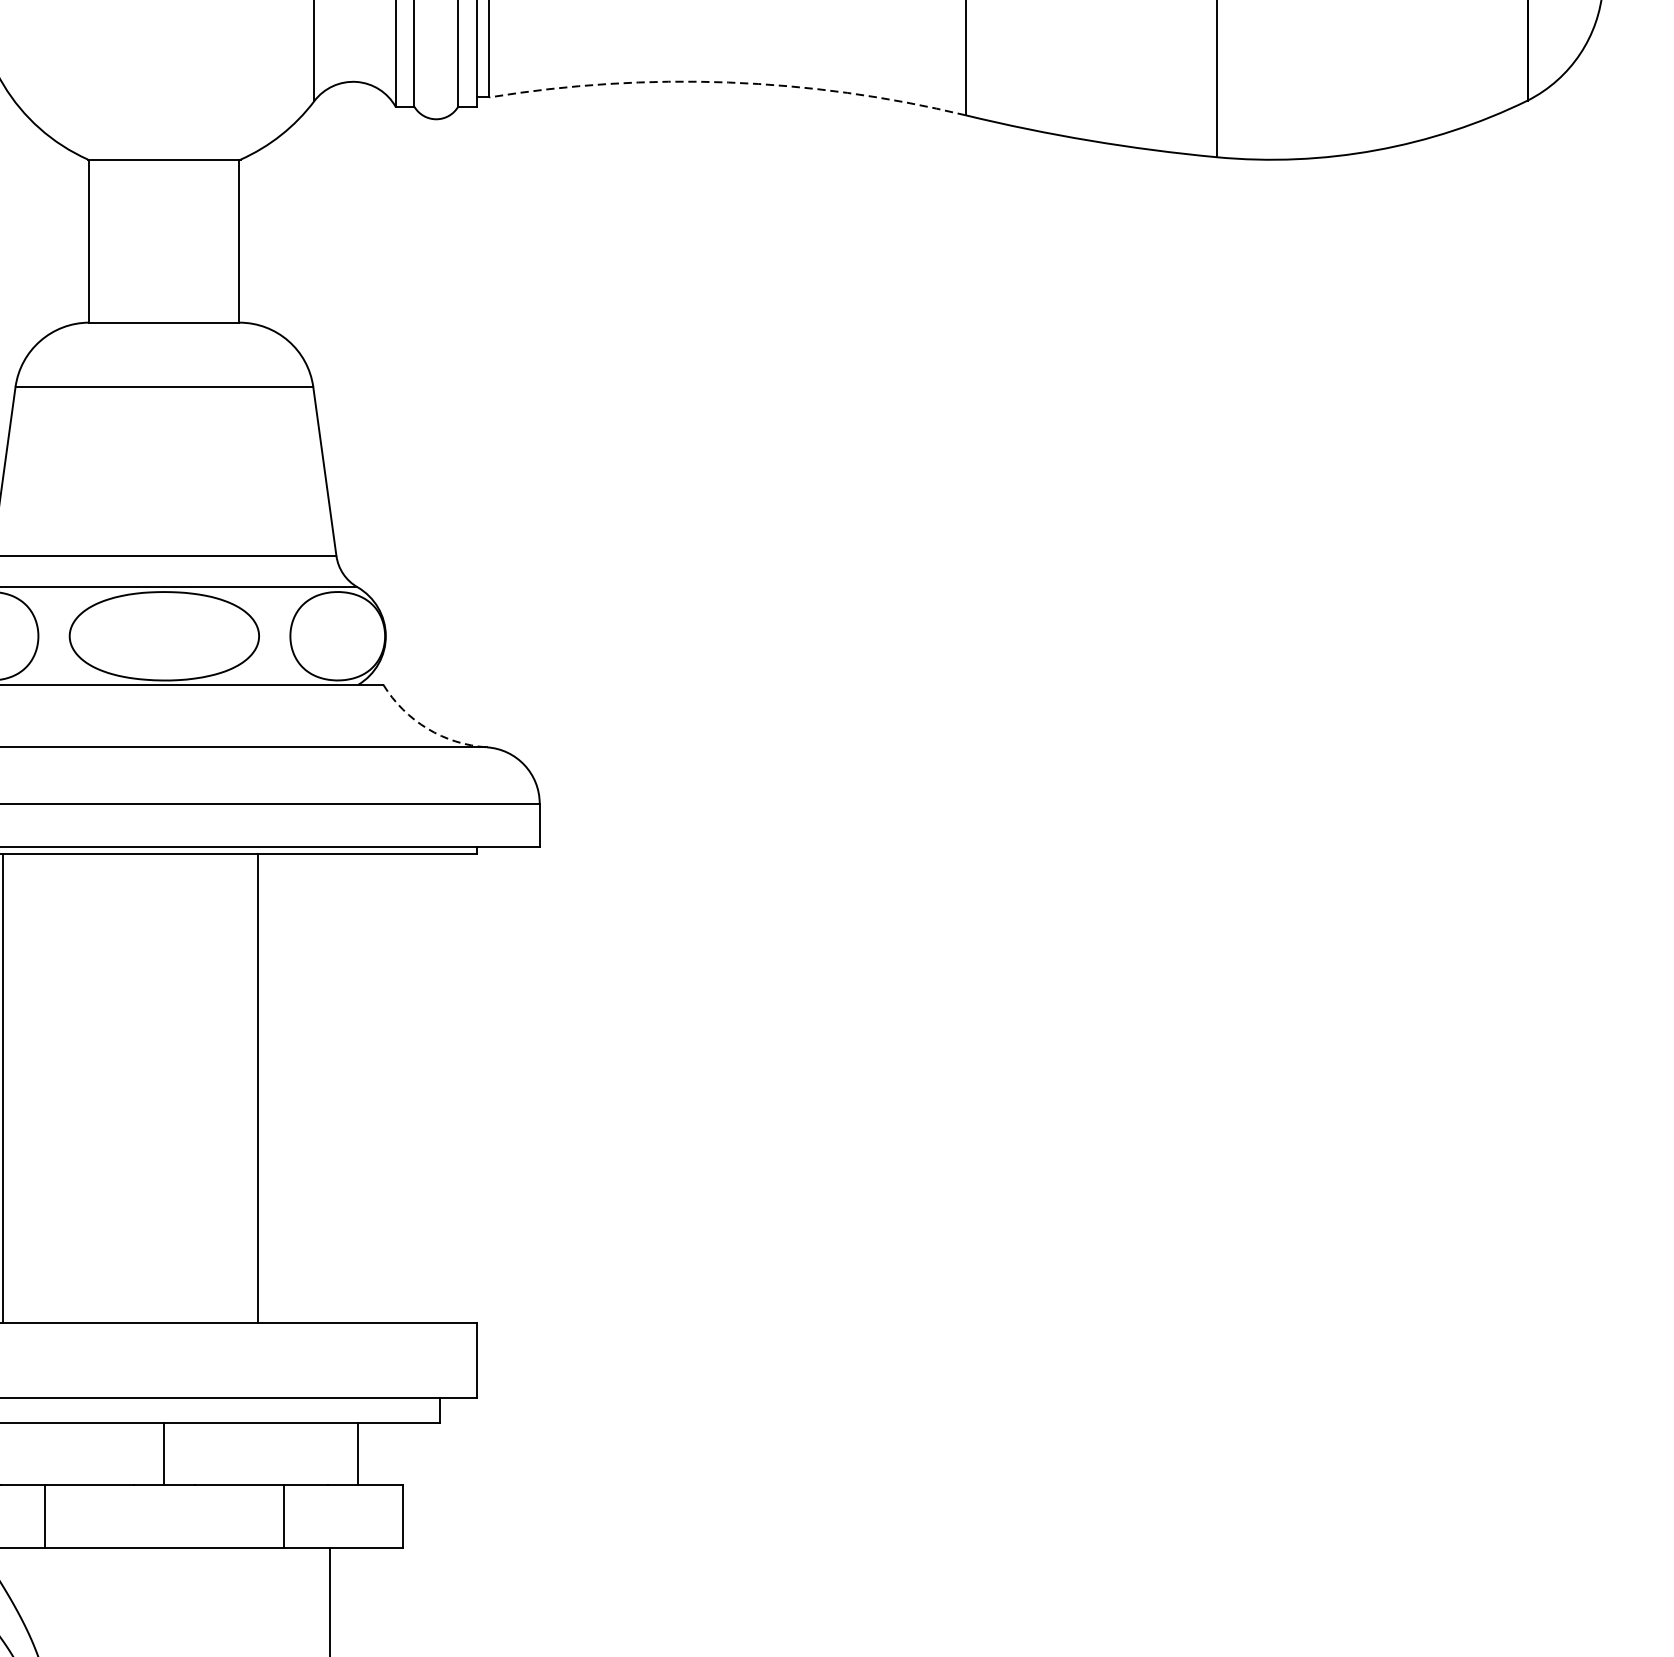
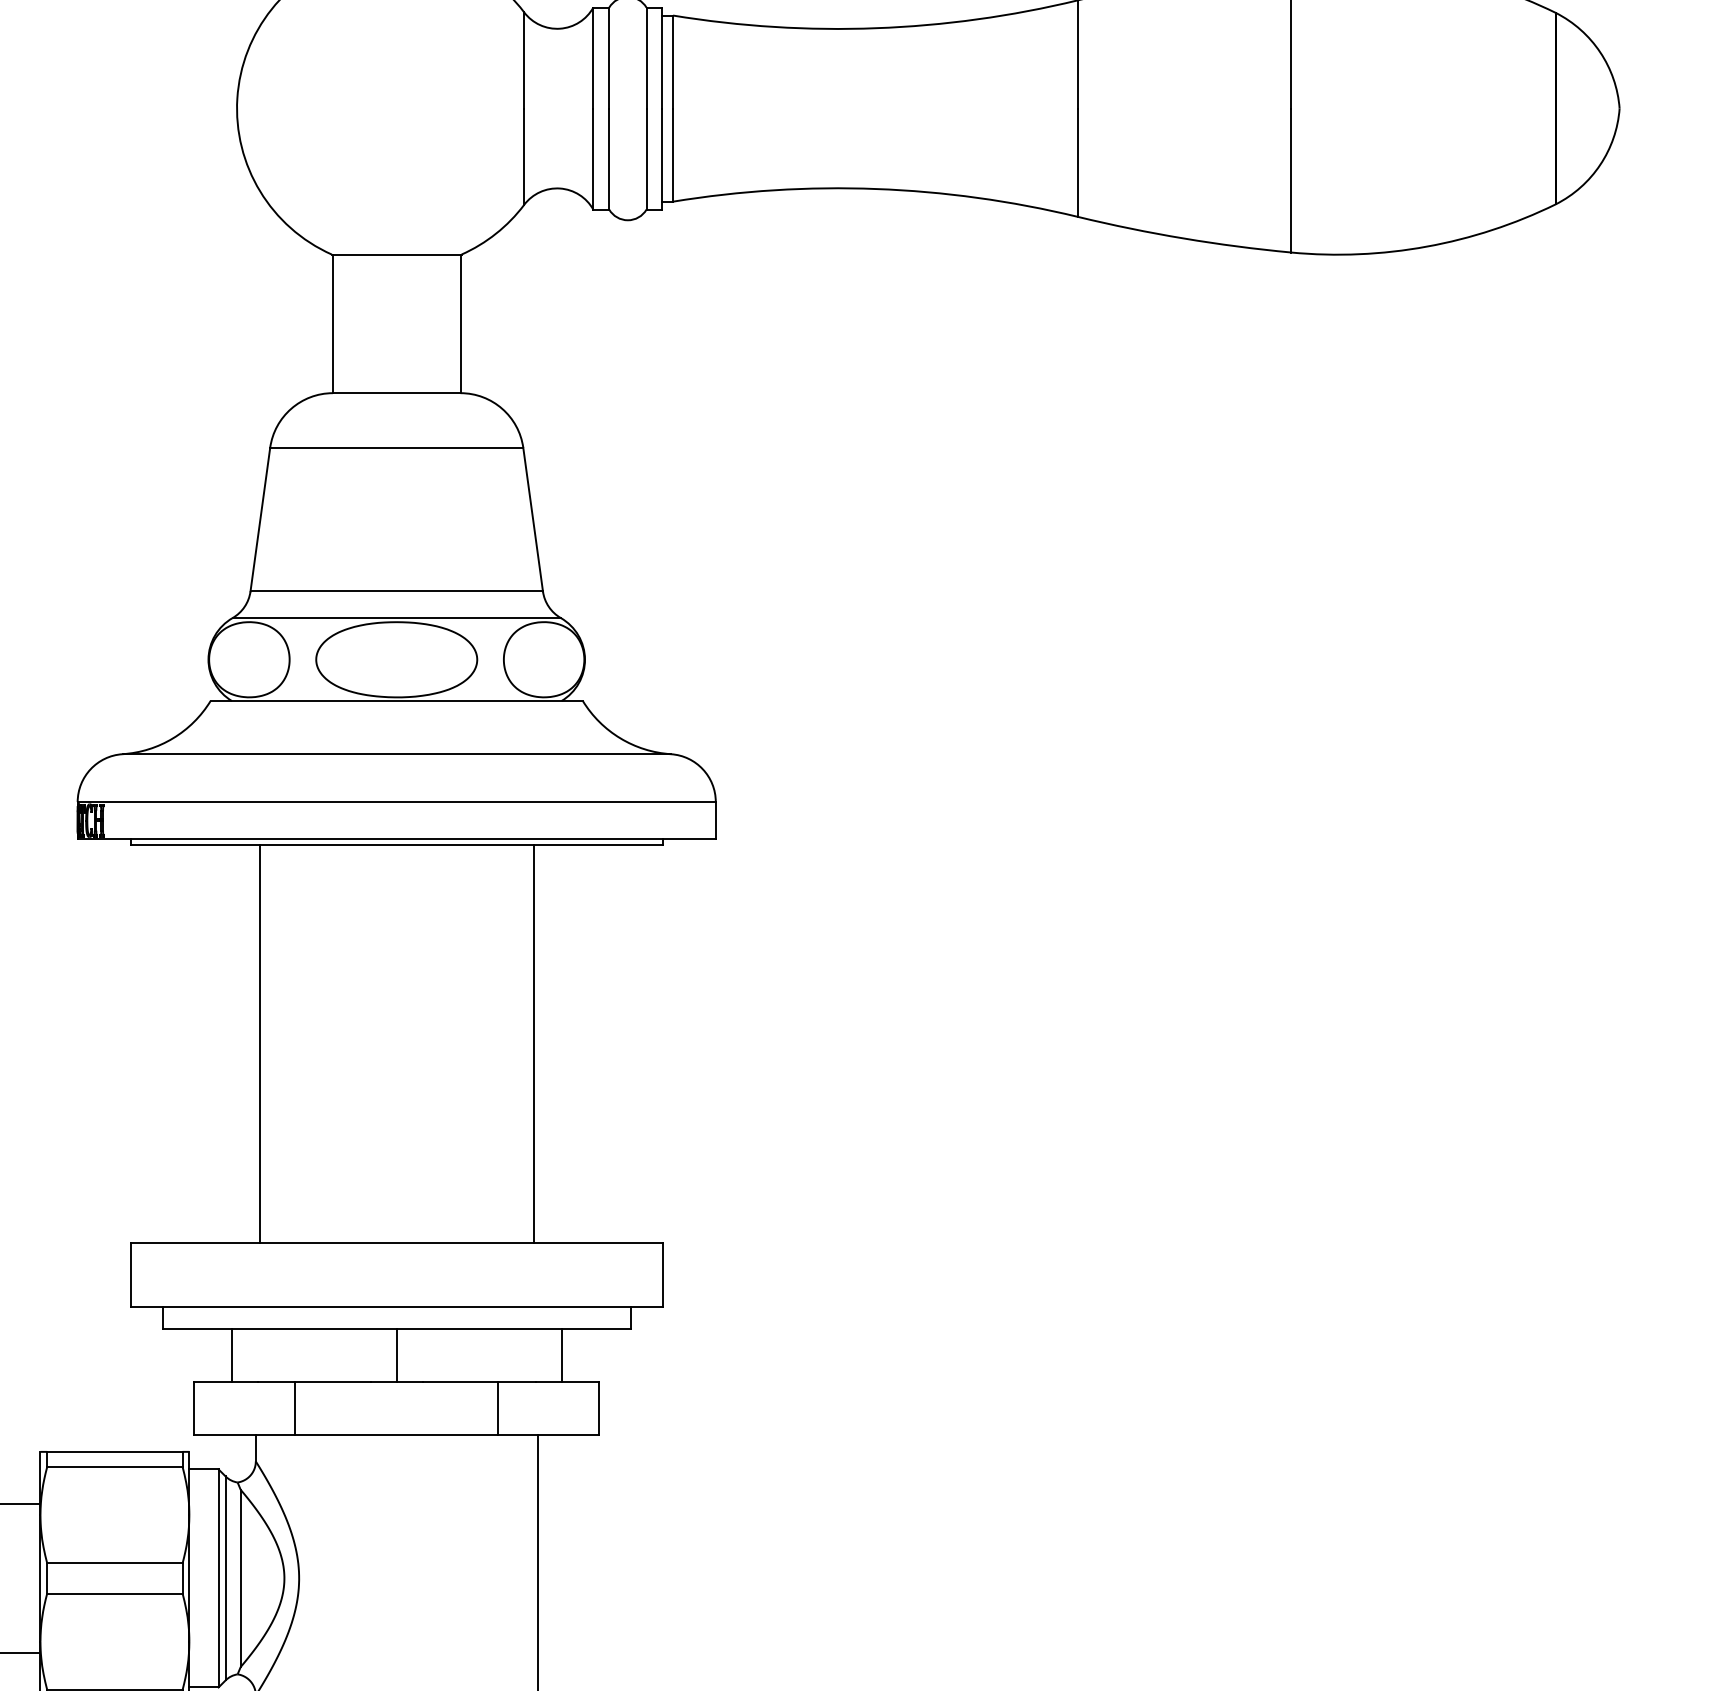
arc: (728, 83) -> (876, 189), dashed -> solid
arc: (427, 728) -> (620, 738), dashed -> solid
line: (257, 1087) -> (533, 1043), moved

